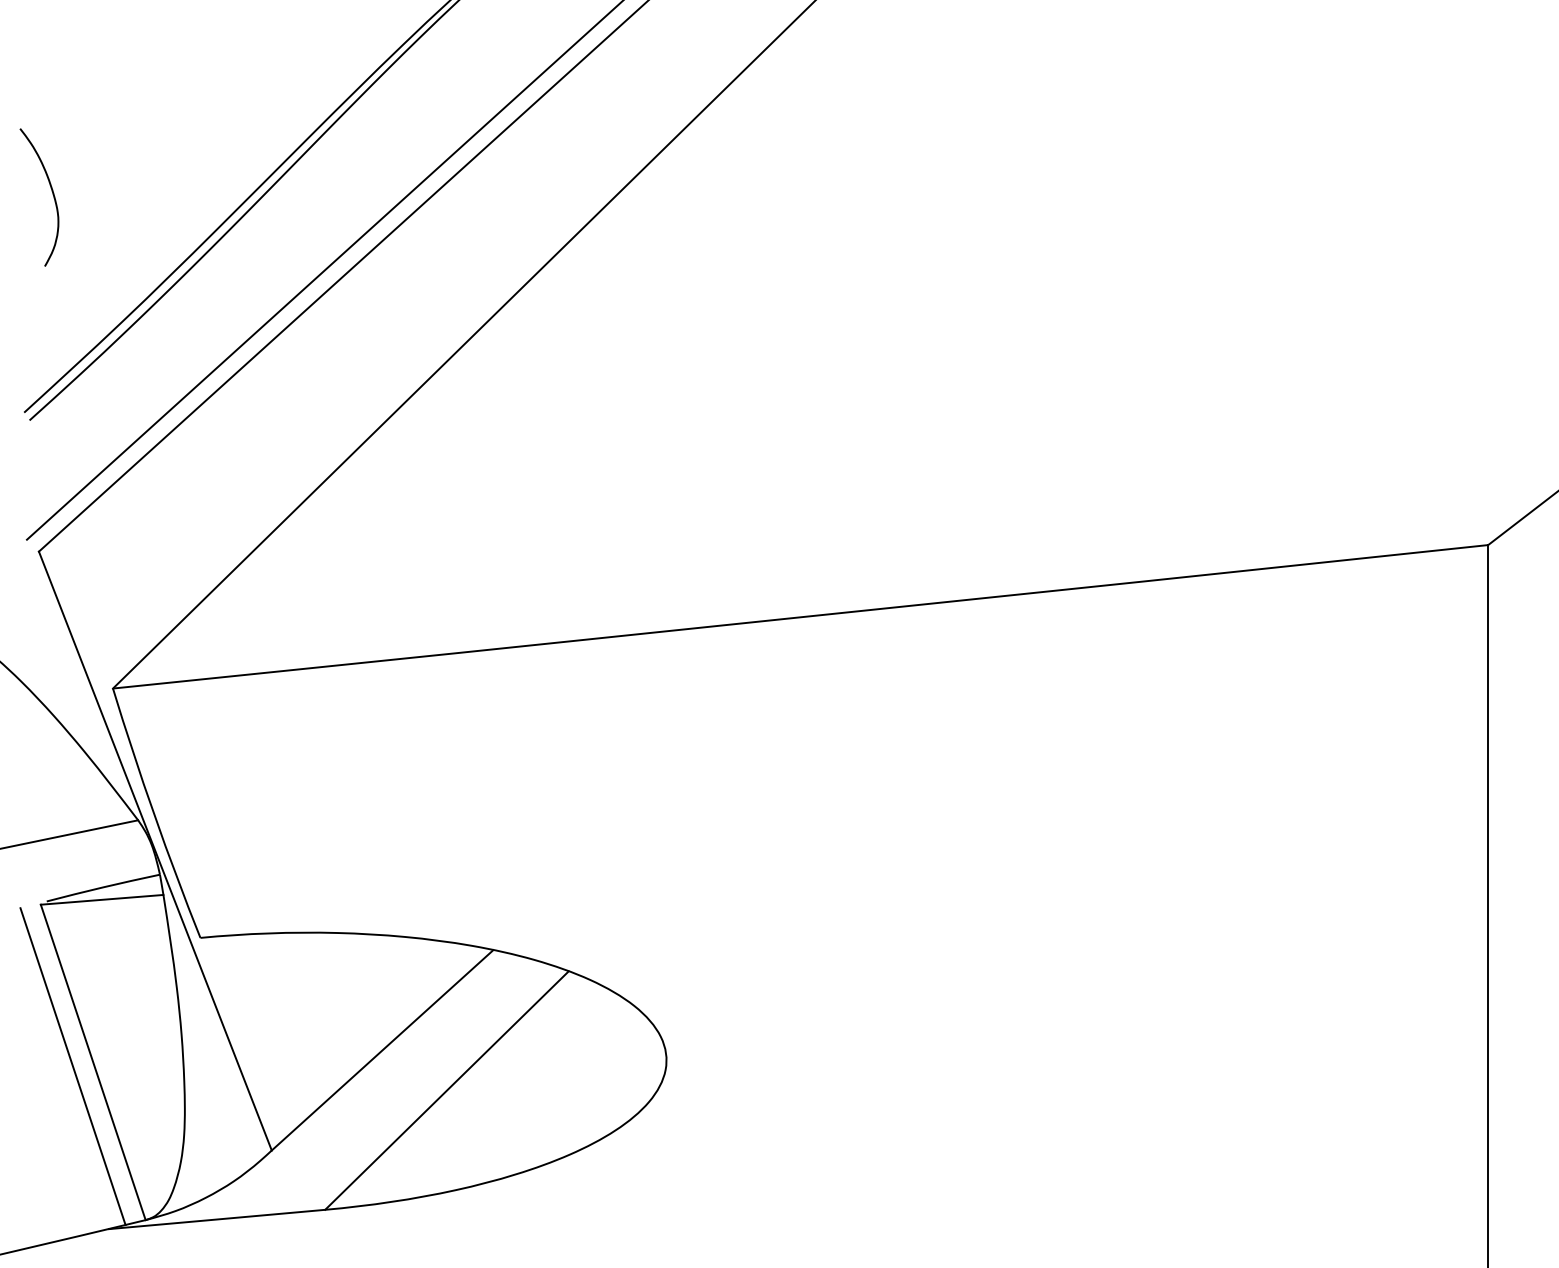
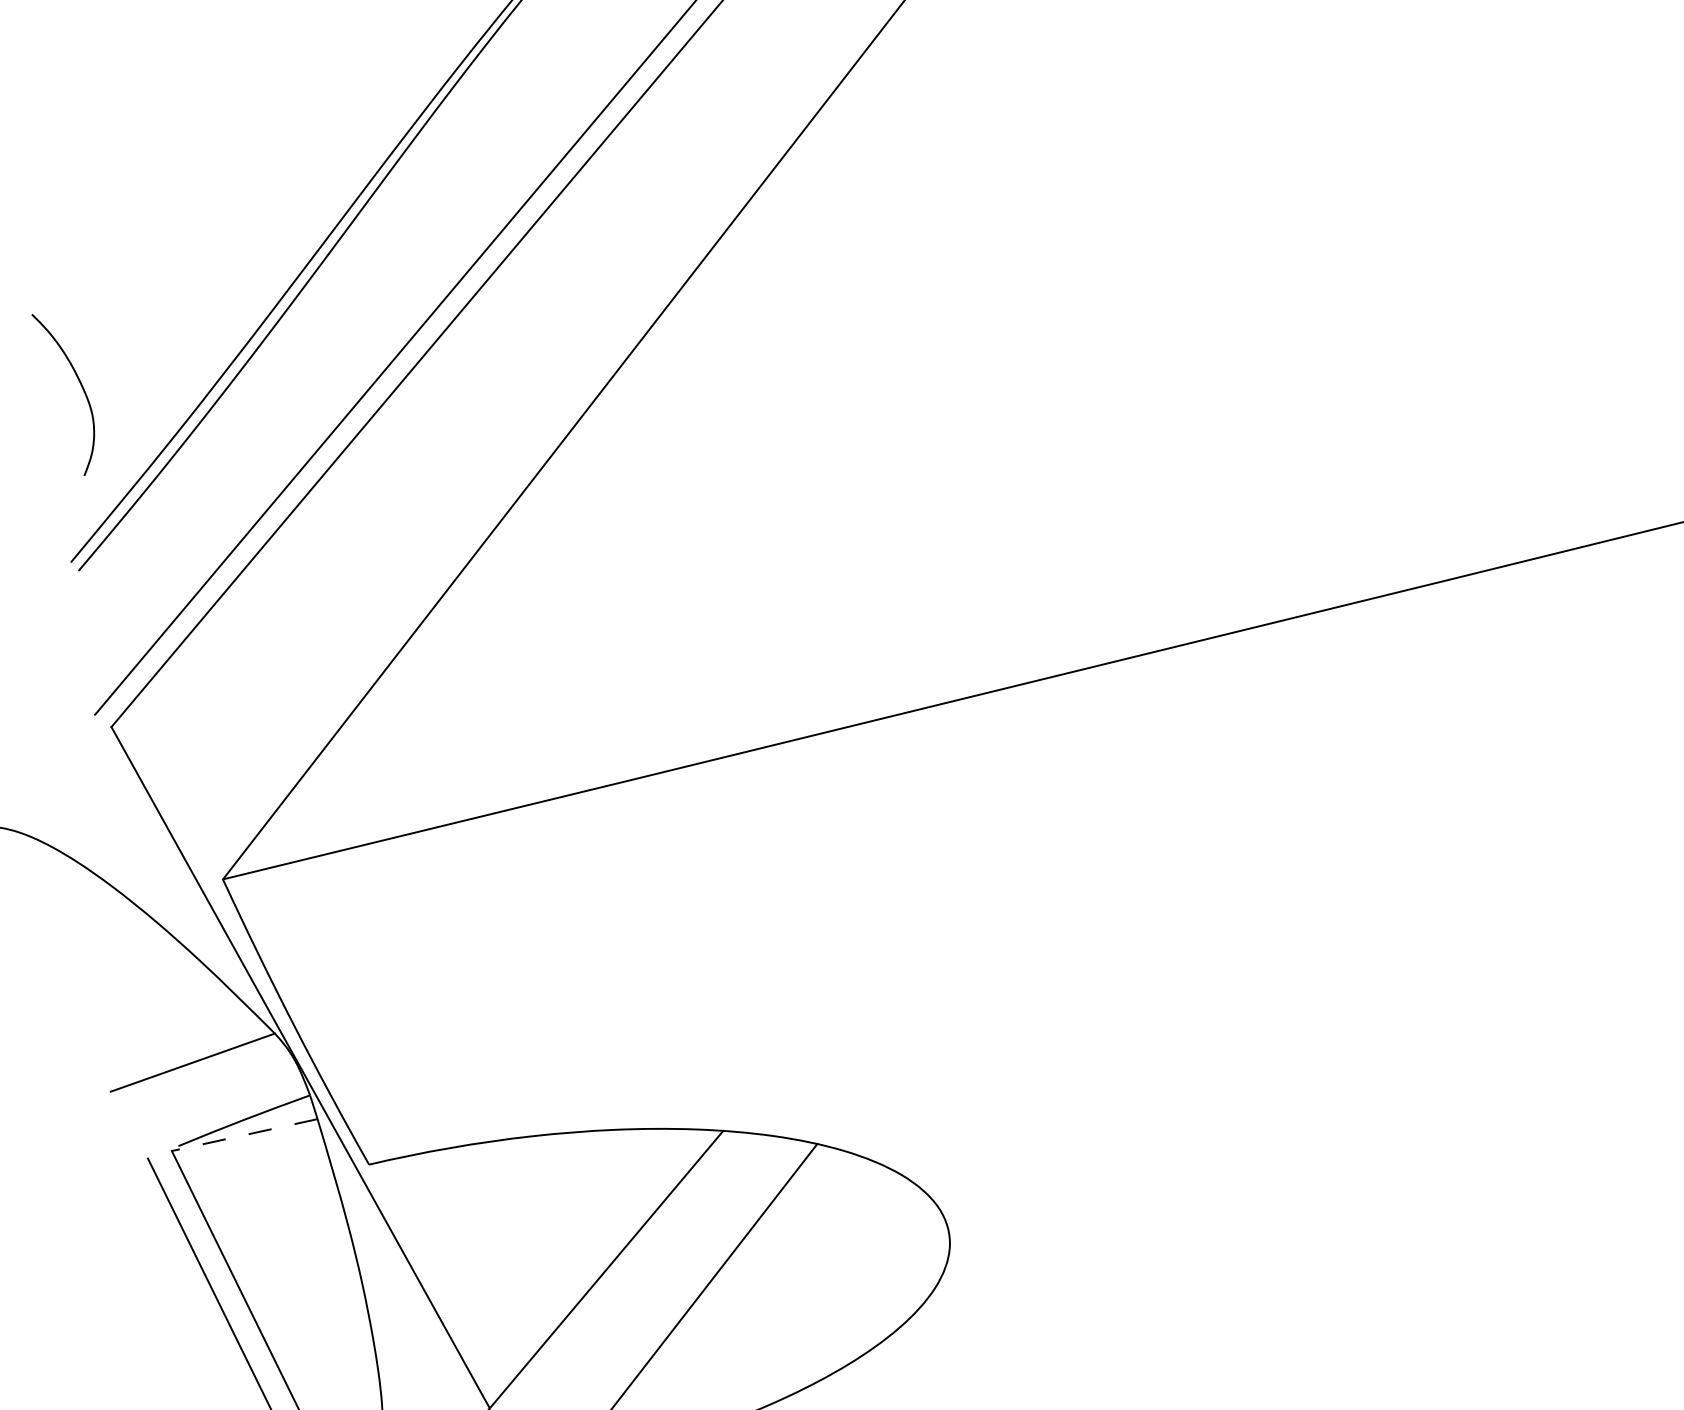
curve: (52, 194) -> (81, 388), moved
line: (101, 899) -> (243, 1134), solid -> dashed

